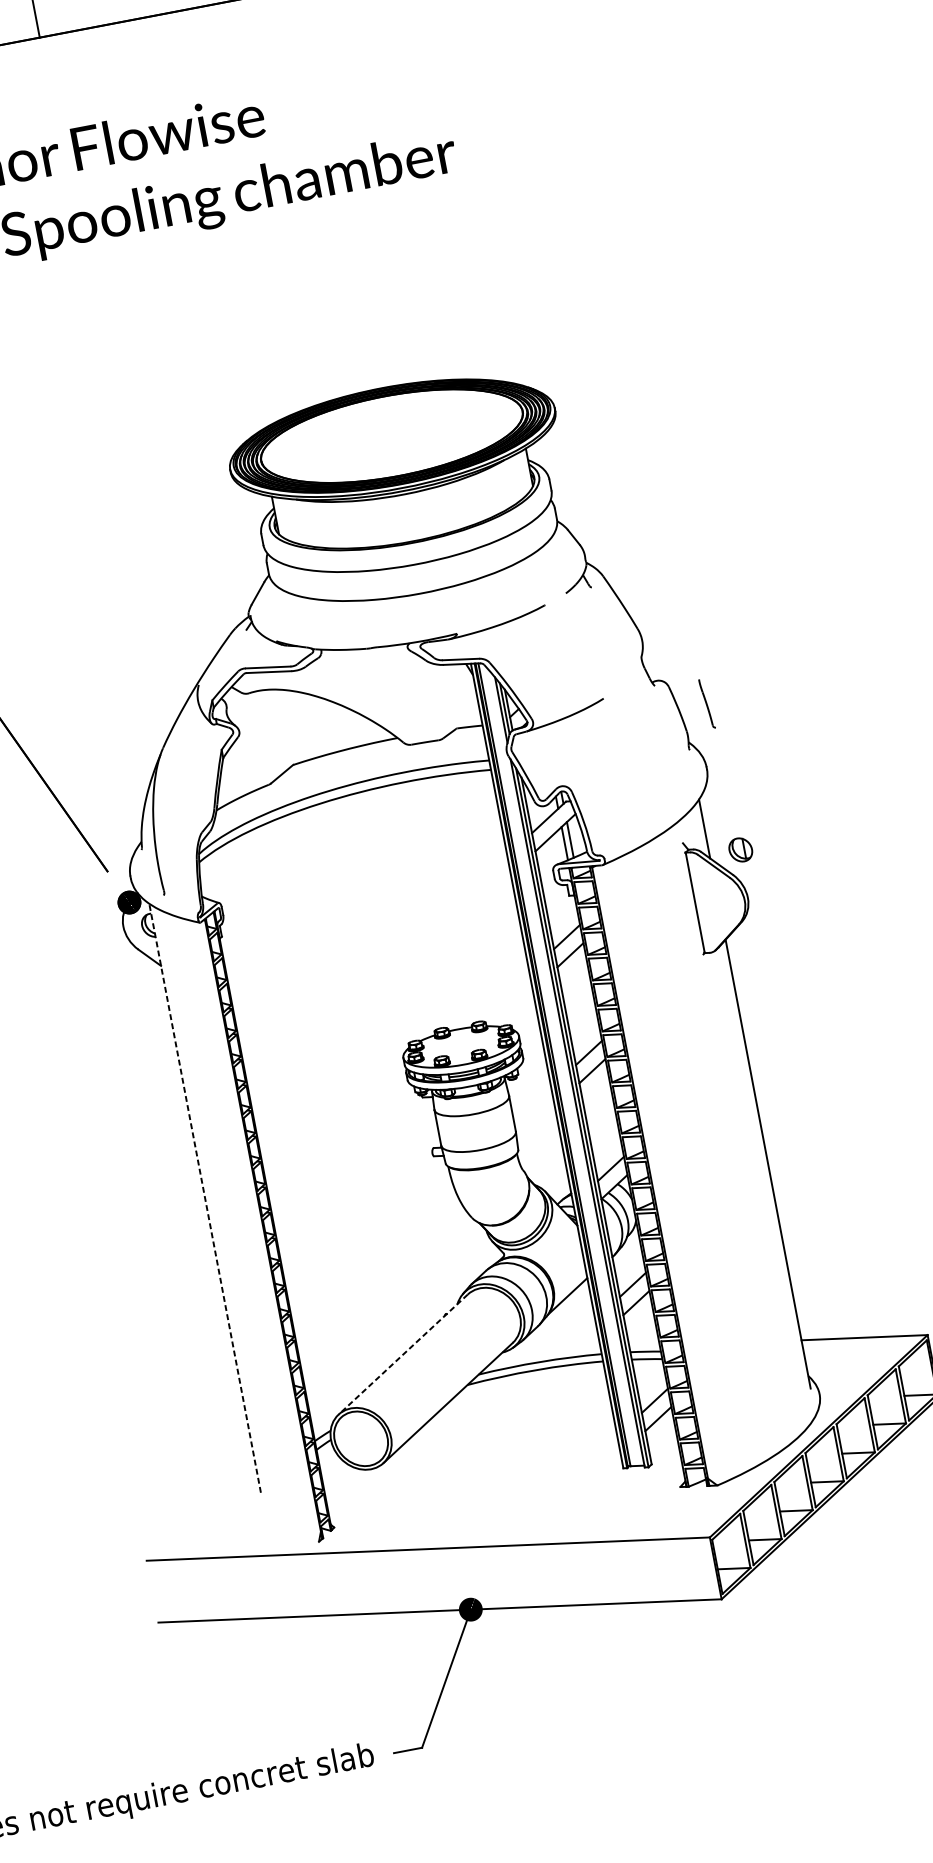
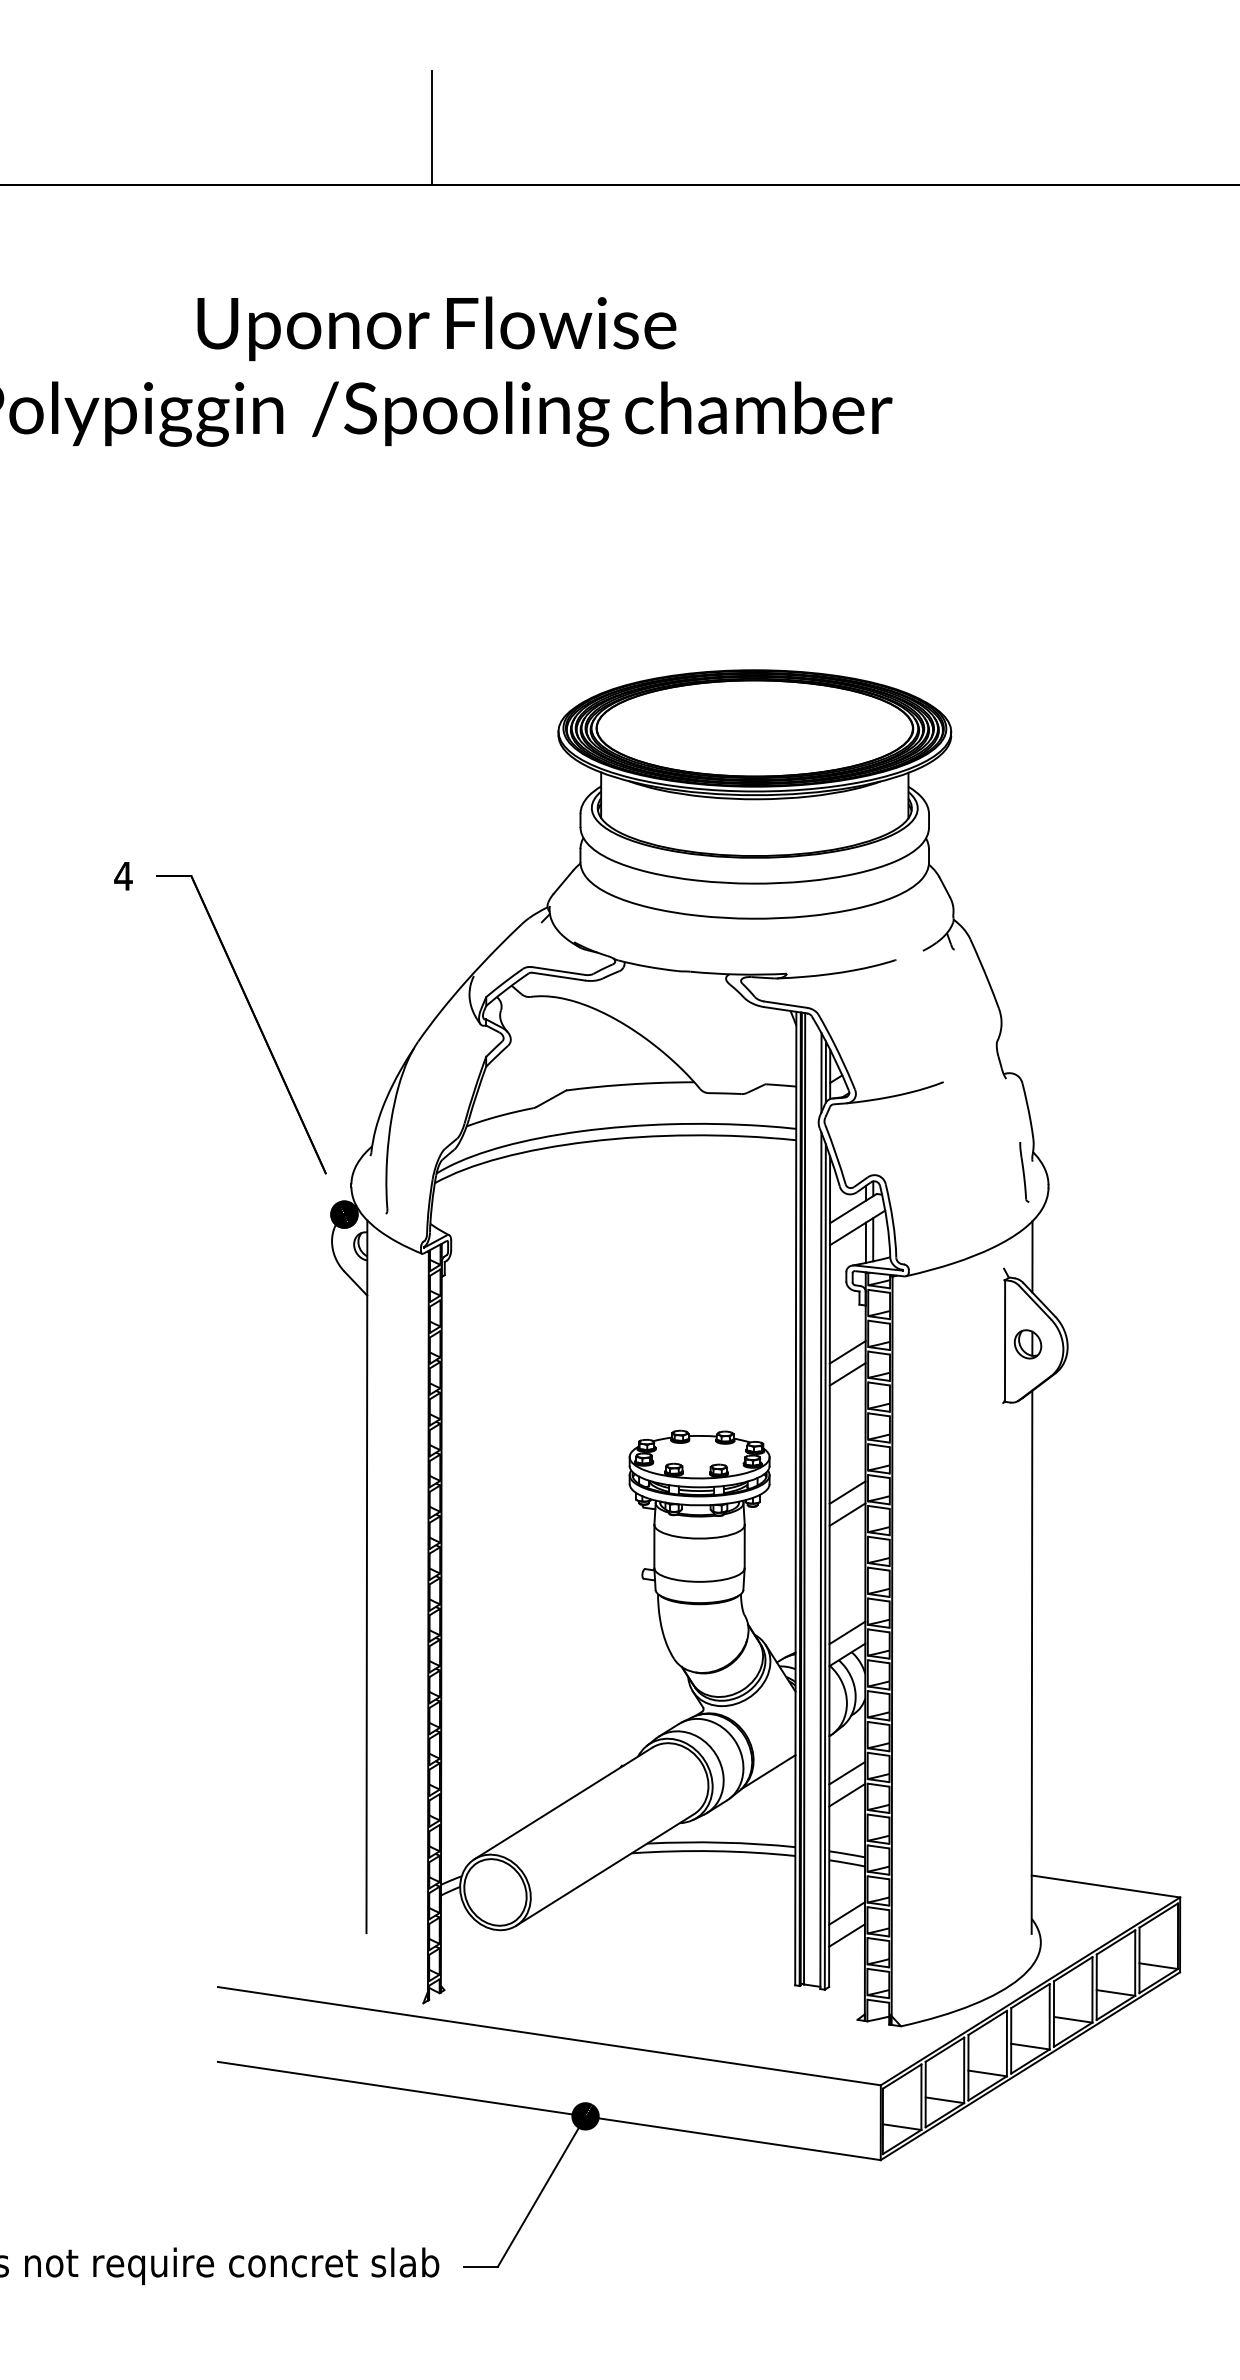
part: (707, 704) -> (1024, 1172), moved
part: (740, 850) -> (1027, 1344), moved
line: (204, 1198) -> (366, 1576), dashed -> solid
line: (403, 1354) -> (563, 1803), dashed -> solid

